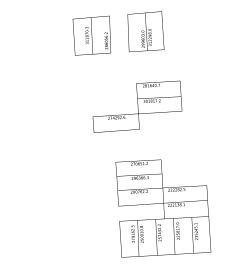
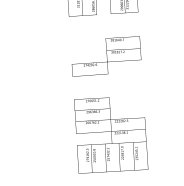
text: (137, 106) -> (106, 56), moved
text: (163, 208) -> (111, 135), moved

